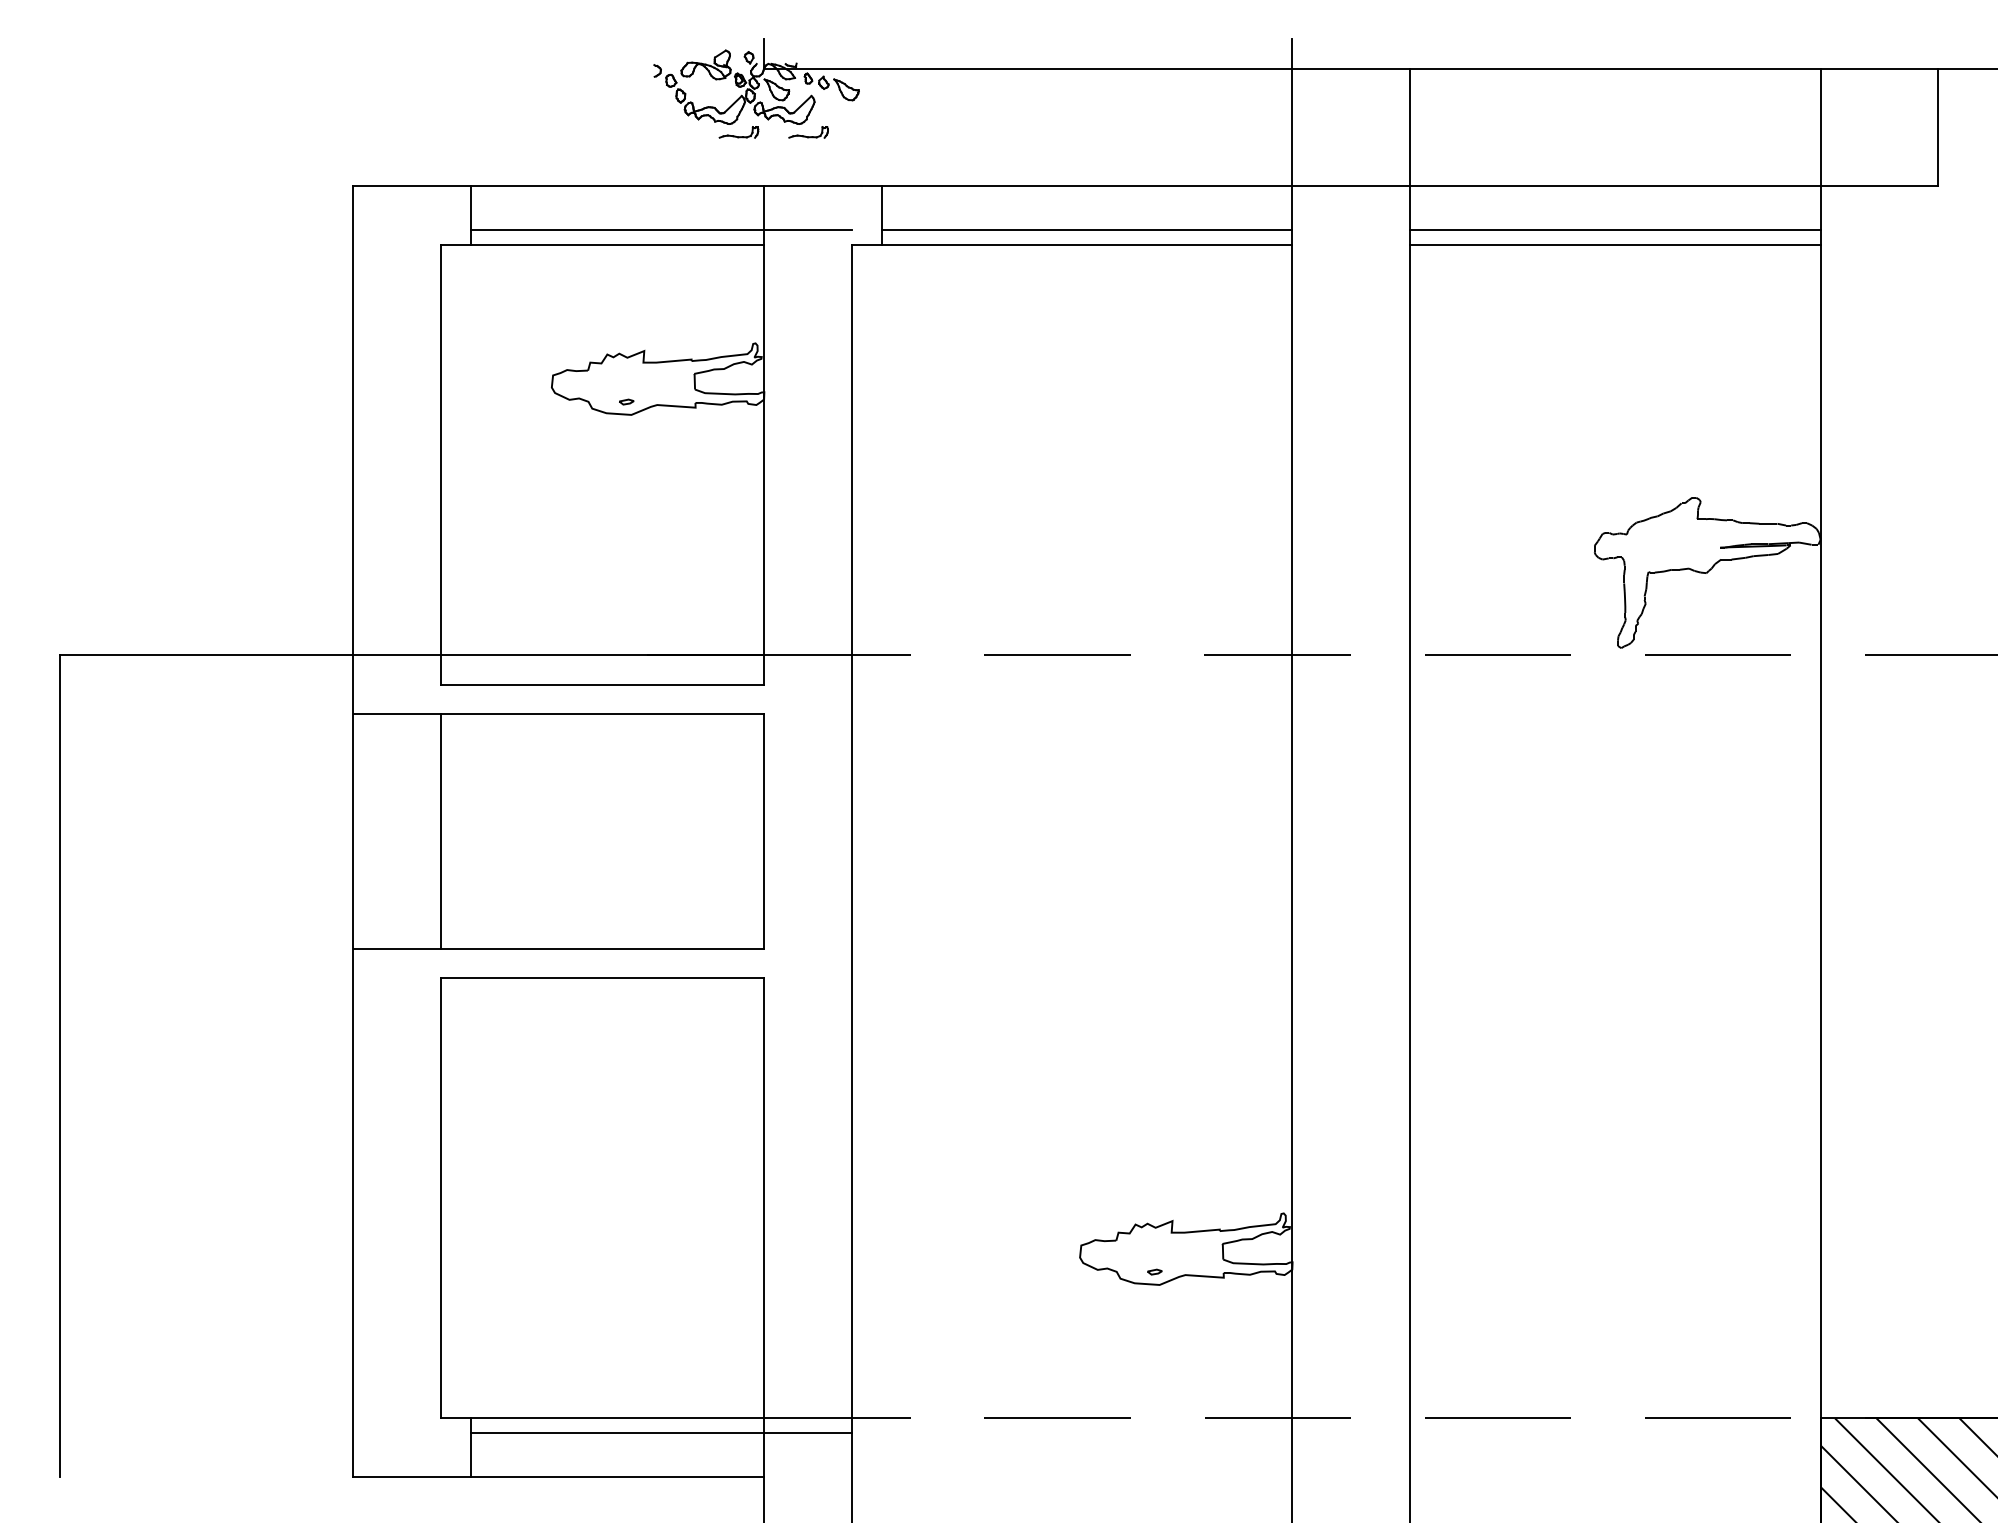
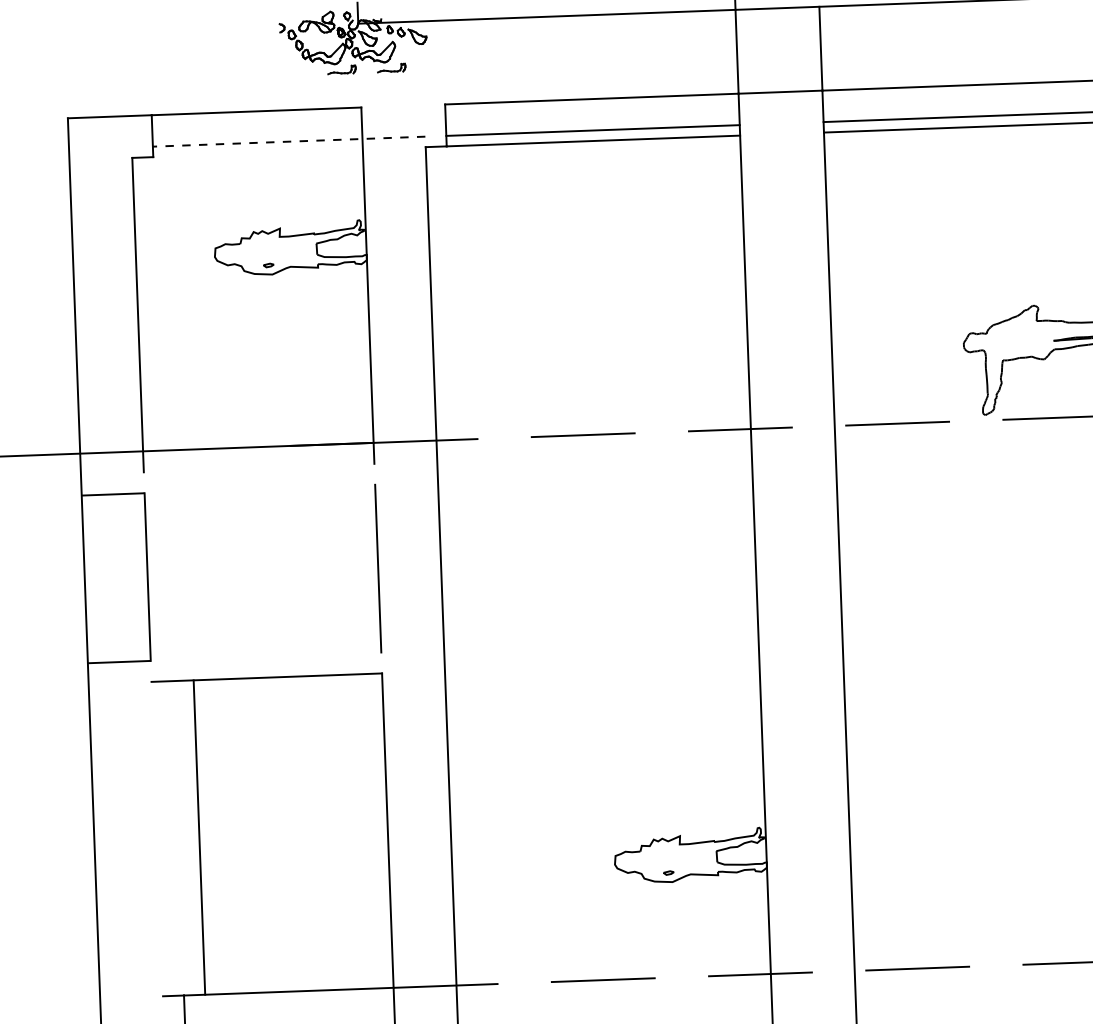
line: (822, 185) -> (402, 105), removed
line: (661, 229) -> (289, 141), solid -> dashed
line: (617, 244) -> (258, 153), removed
line: (602, 684) -> (258, 467), removed
line: (602, 714) -> (259, 489), removed
line: (602, 948) -> (265, 656), removed
line: (441, 1198) -> (199, 837), moved
line: (661, 1433) -> (320, 1001), removed

